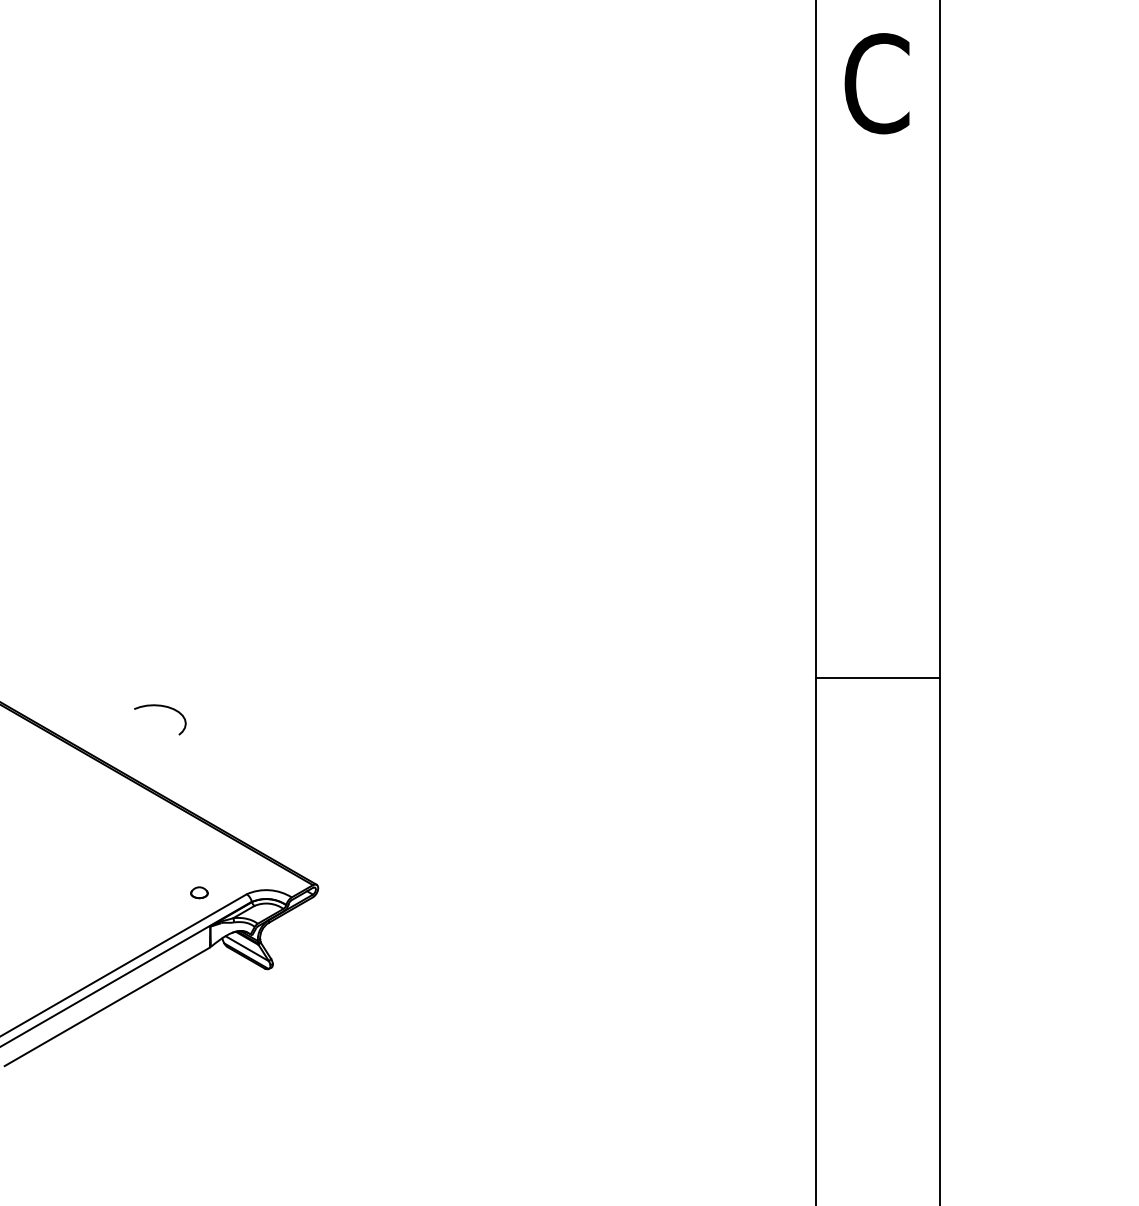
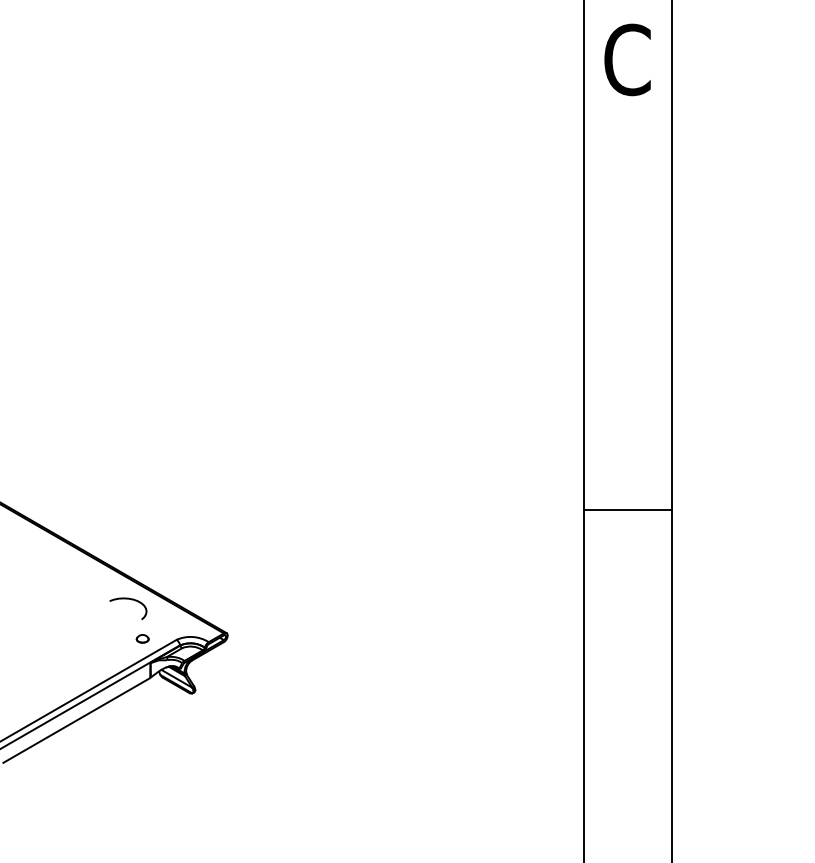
line: (877, 677) -> (627, 509), moved
curve: (163, 707) -> (130, 600), moved

